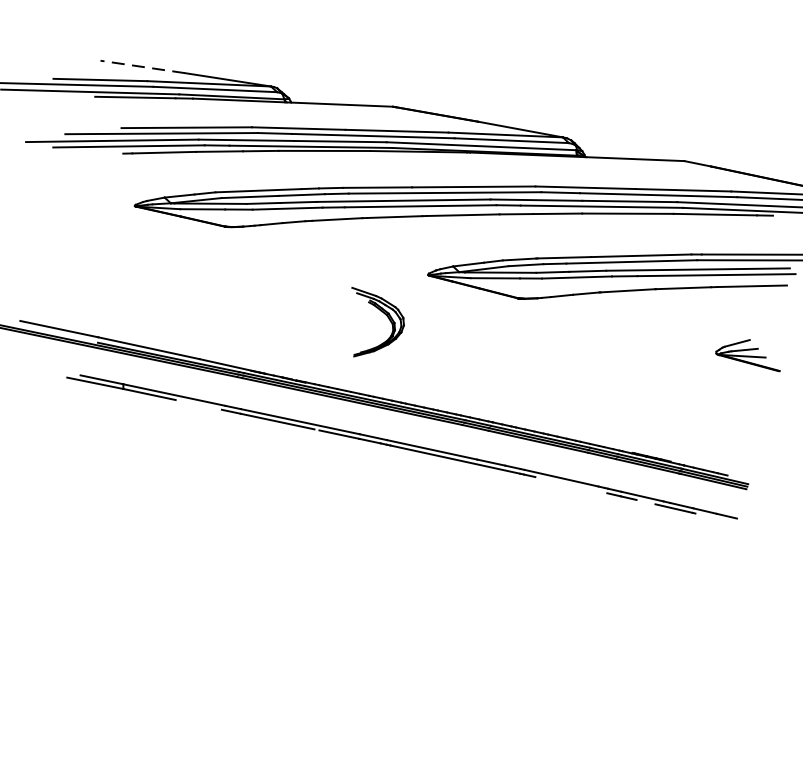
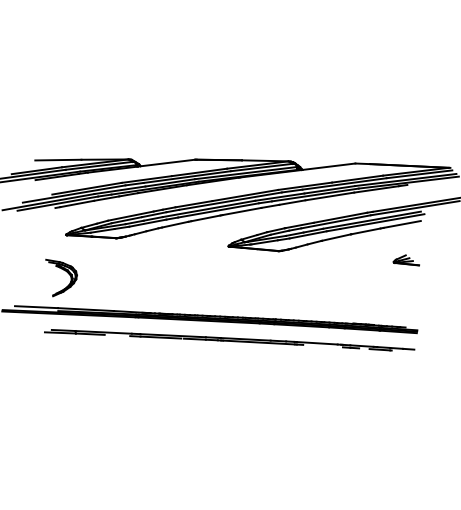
line: (141, 67) -> (57, 160), dashed -> solid
part: (385, 317) -> (66, 272), moved
part: (747, 353) -> (405, 260), size x0.71

